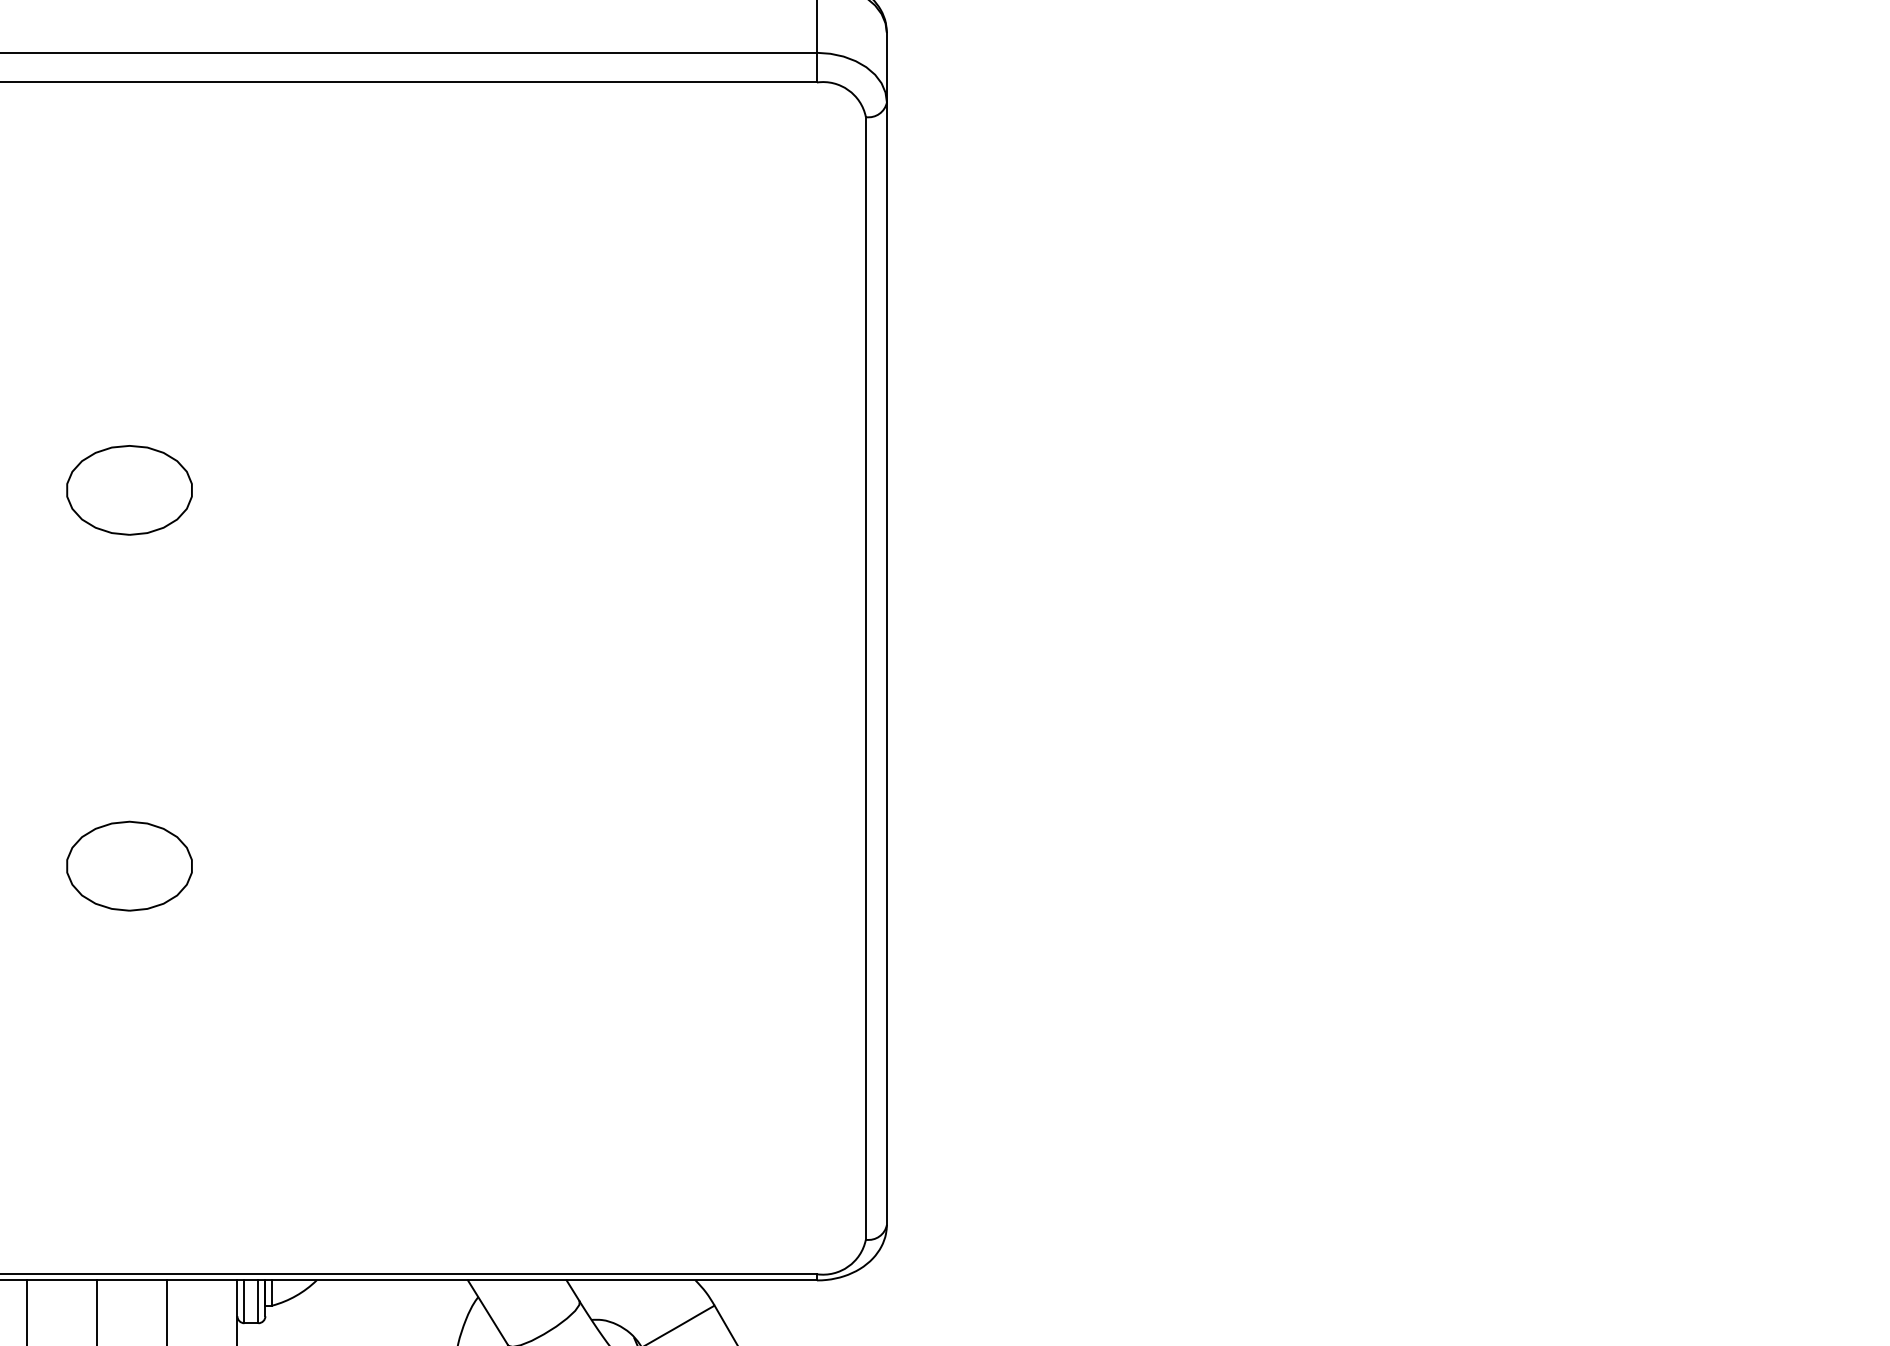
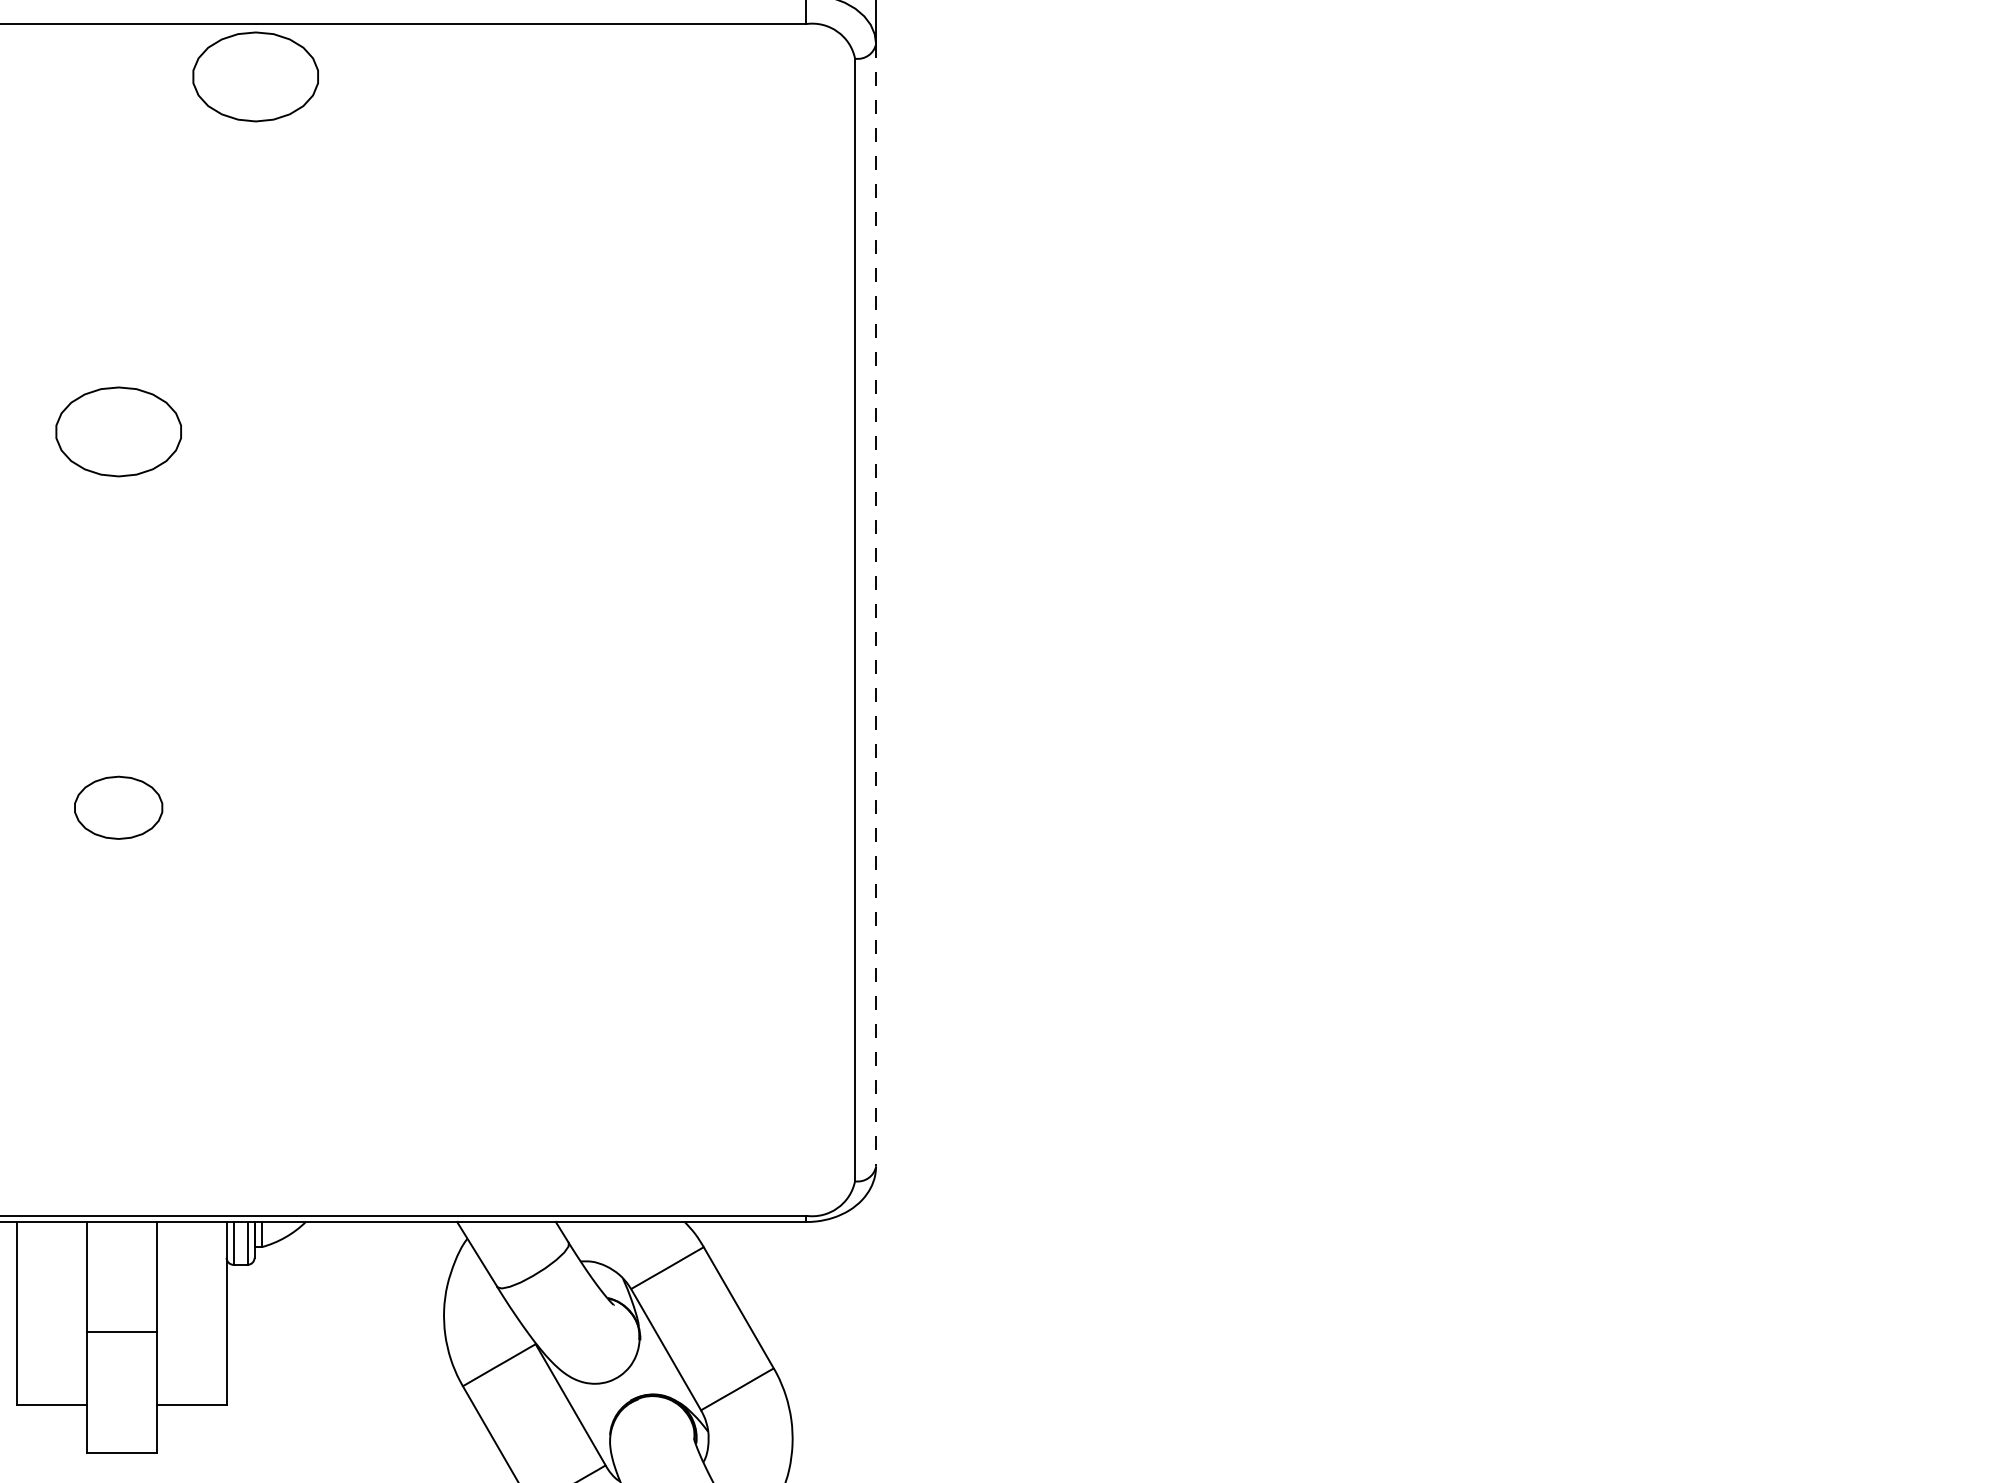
part: (266, 134) -> (255, 76), added
line: (887, 663) -> (876, 605), solid -> dashed
part: (129, 865) -> (118, 807), size x0.7

